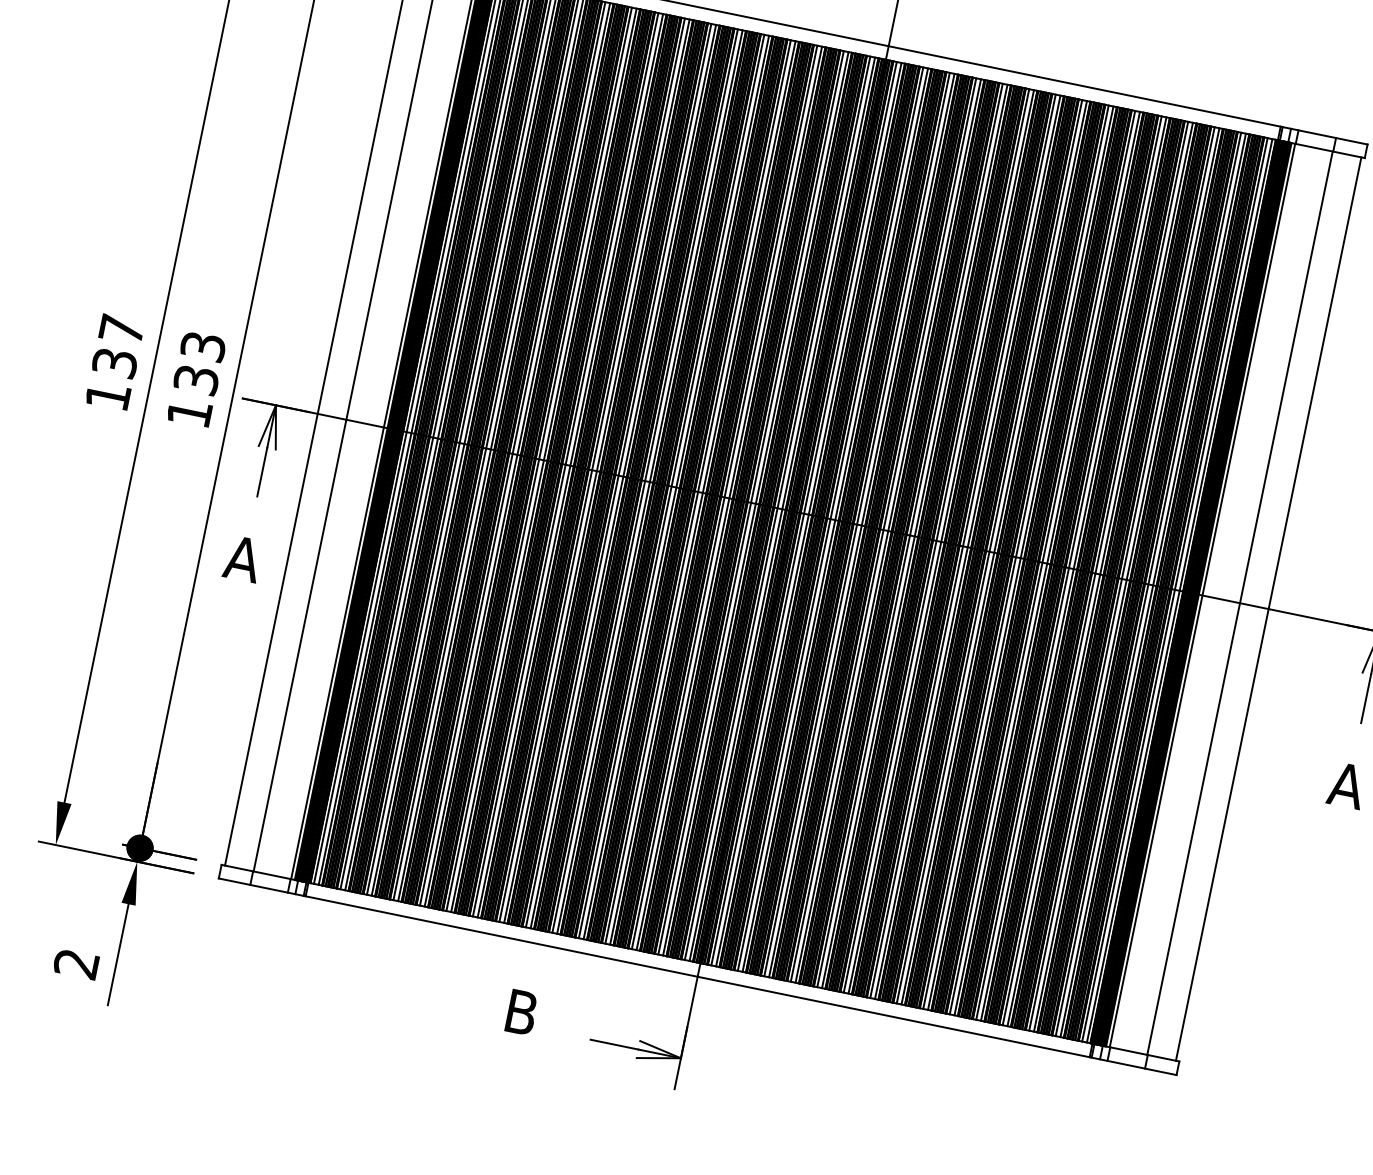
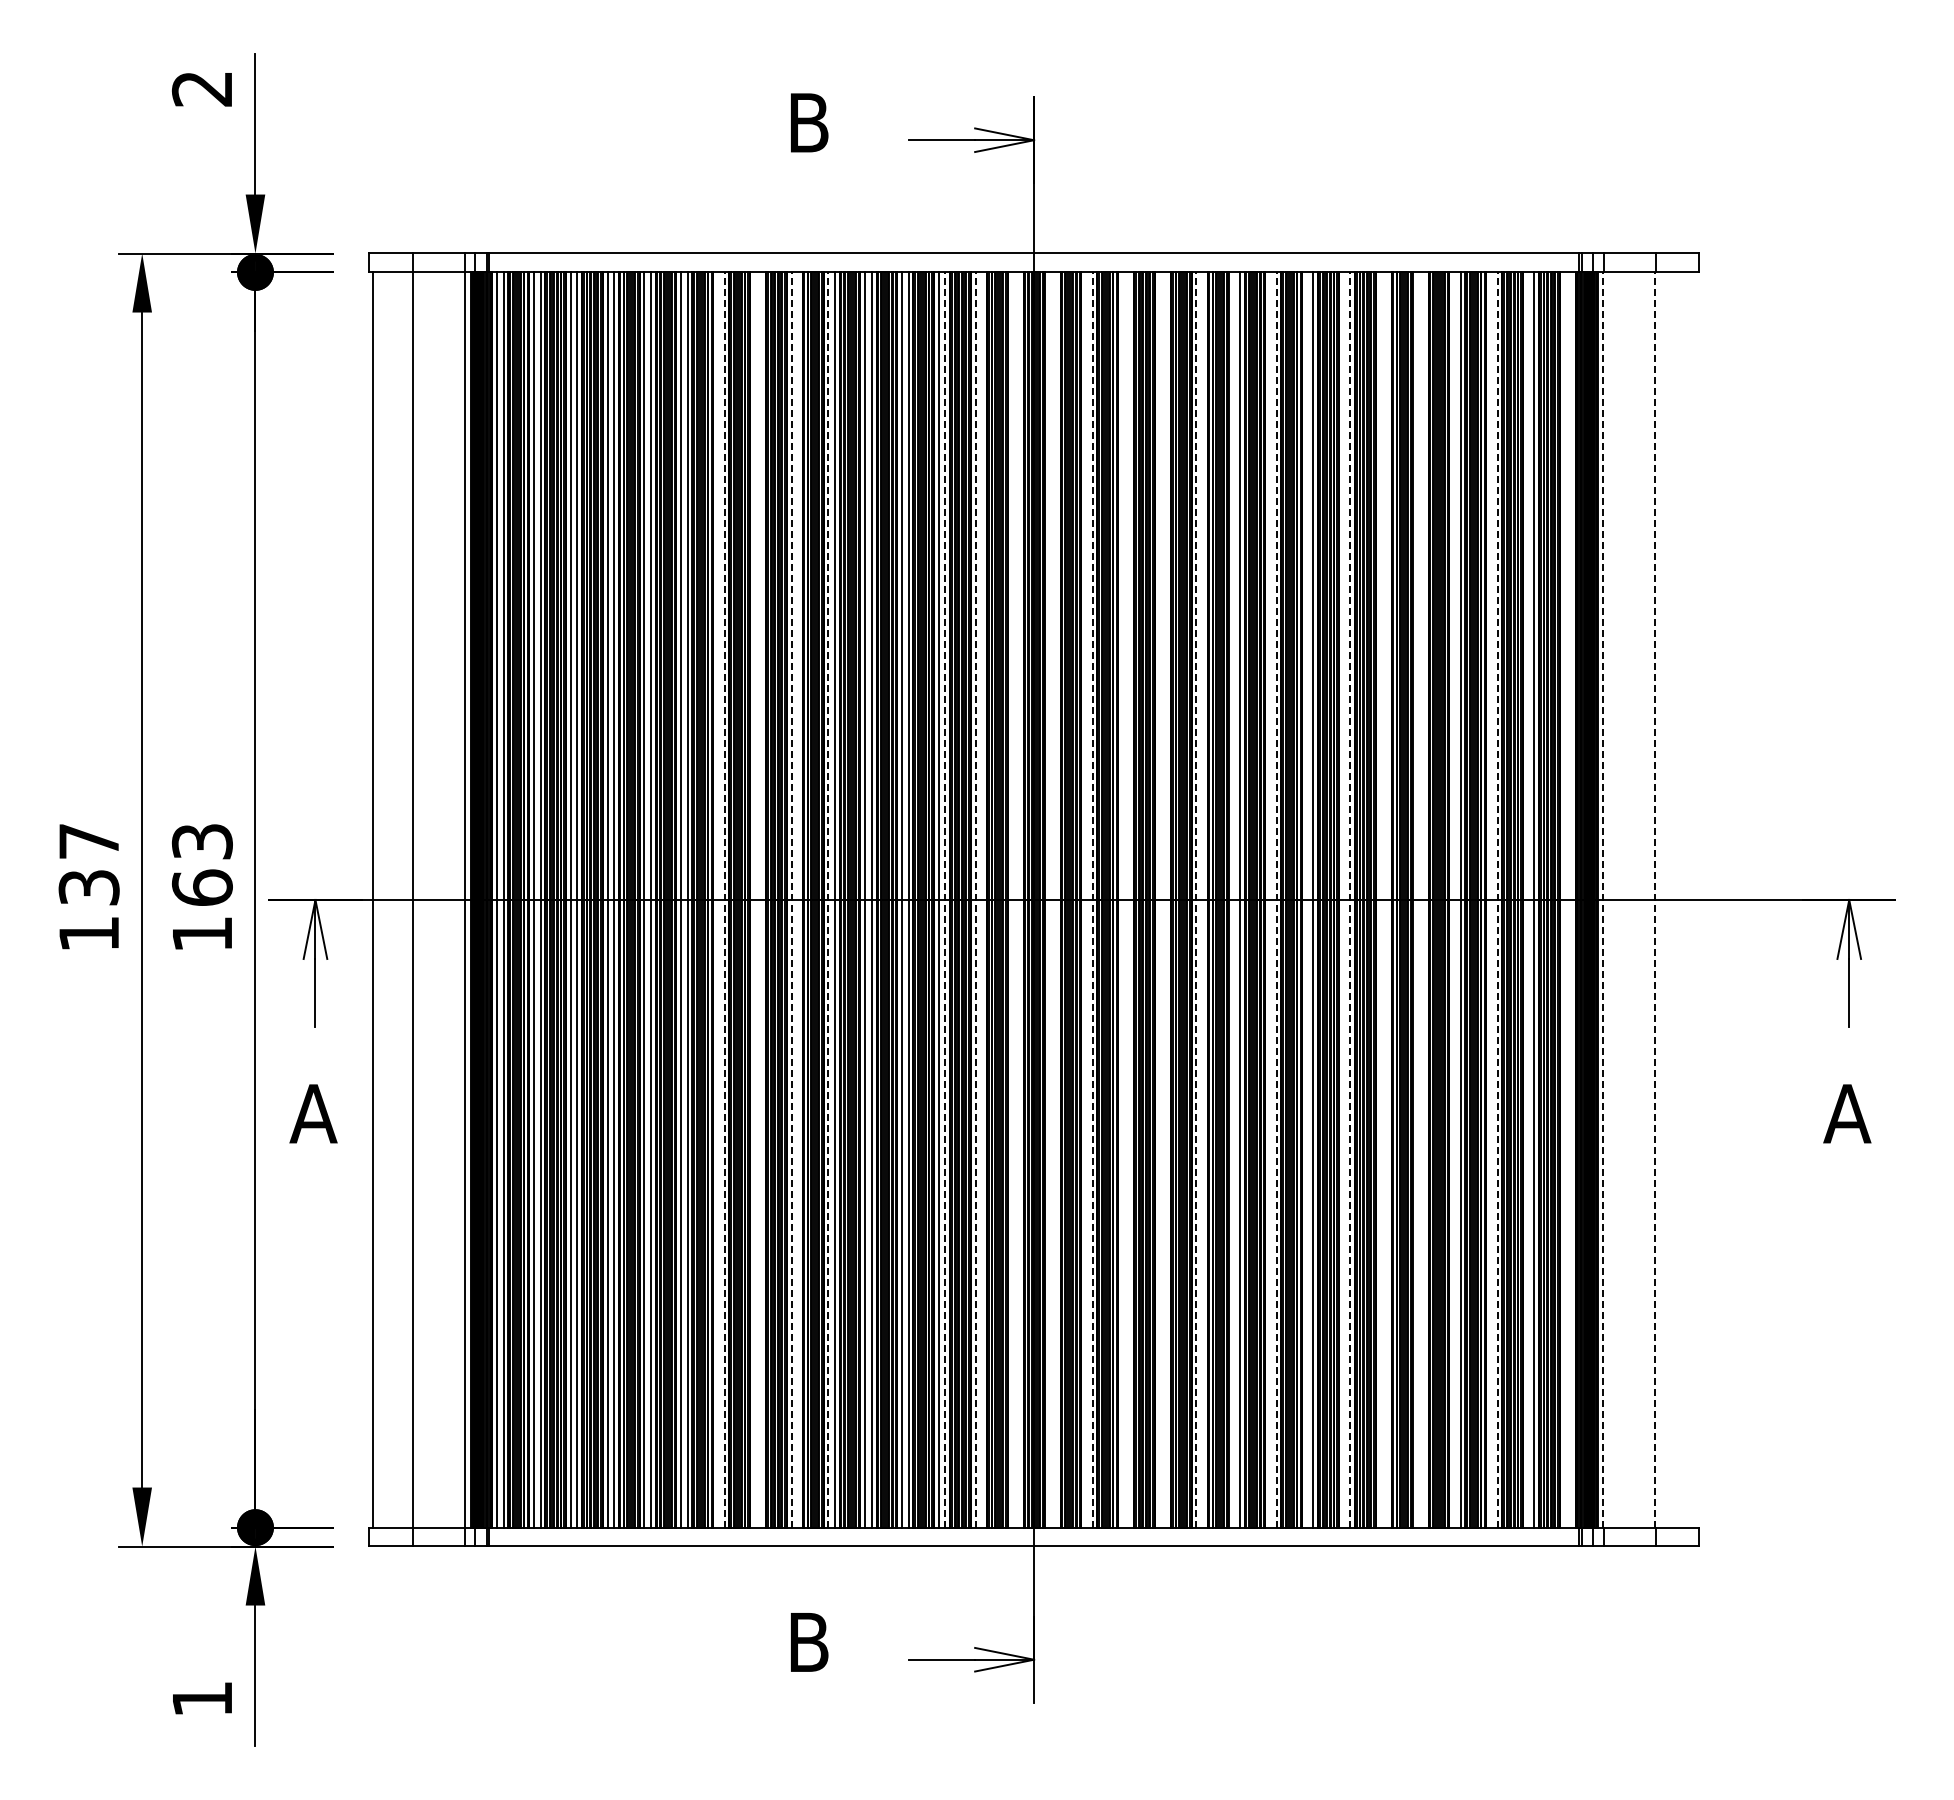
text: (195, 379) -> (201, 887), 133 -> 163
line: (565, 464) -> (717, 899), removed
line: (570, 465) -> (724, 899), solid -> dashed
line: (592, 469) -> (754, 899), removed
line: (597, 470) -> (761, 899), removed
line: (618, 475) -> (791, 899), solid -> dashed
line: (623, 476) -> (798, 899), removed
line: (645, 480) -> (828, 899), solid -> dashed
line: (729, 498) -> (945, 899), solid -> dashed
line: (751, 502) -> (975, 899), solid -> dashed
line: (756, 503) -> (982, 899), removed
line: (777, 507) -> (1012, 899), removed
line: (782, 508) -> (1019, 899), removed
line: (804, 513) -> (1049, 899), removed
line: (808, 514) -> (1055, 899), removed
line: (830, 518) -> (1086, 899), removed
line: (835, 519) -> (1092, 899), solid -> dashed
line: (856, 524) -> (1122, 899), removed
line: (861, 525) -> (1129, 899), removed
line: (883, 529) -> (1159, 899), removed
line: (888, 530) -> (1166, 899), removed
line: (910, 535) -> (1196, 899), solid -> dashed
line: (915, 536) -> (1203, 899), removed
line: (936, 540) -> (1233, 899), removed
line: (963, 546) -> (1270, 899), removed
line: (967, 546) -> (1276, 899), solid -> dashed
line: (989, 551) -> (1306, 899), removed
line: (1015, 556) -> (1343, 899), removed
line: (1020, 557) -> (1350, 899), solid -> dashed
line: (1042, 562) -> (1380, 899), removed
line: (1047, 563) -> (1387, 899), removed
line: (1069, 567) -> (1417, 899), removed
line: (1073, 568) -> (1423, 899), removed
line: (1095, 573) -> (1454, 899), removed
line: (1121, 578) -> (1490, 899), removed
line: (1126, 579) -> (1497, 899), solid -> dashed
line: (1148, 584) -> (1527, 899), removed
line: (1174, 589) -> (1564, 899), removed
line: (1180, 590) -> (1571, 899), removed
line: (1202, 595) -> (1602, 899), solid -> dashed
line: (1239, 602) -> (1654, 899), solid -> dashed
line: (1268, 608) -> (1694, 899), removed
text: (75, 963) -> (201, 1699), 2 -> 1

